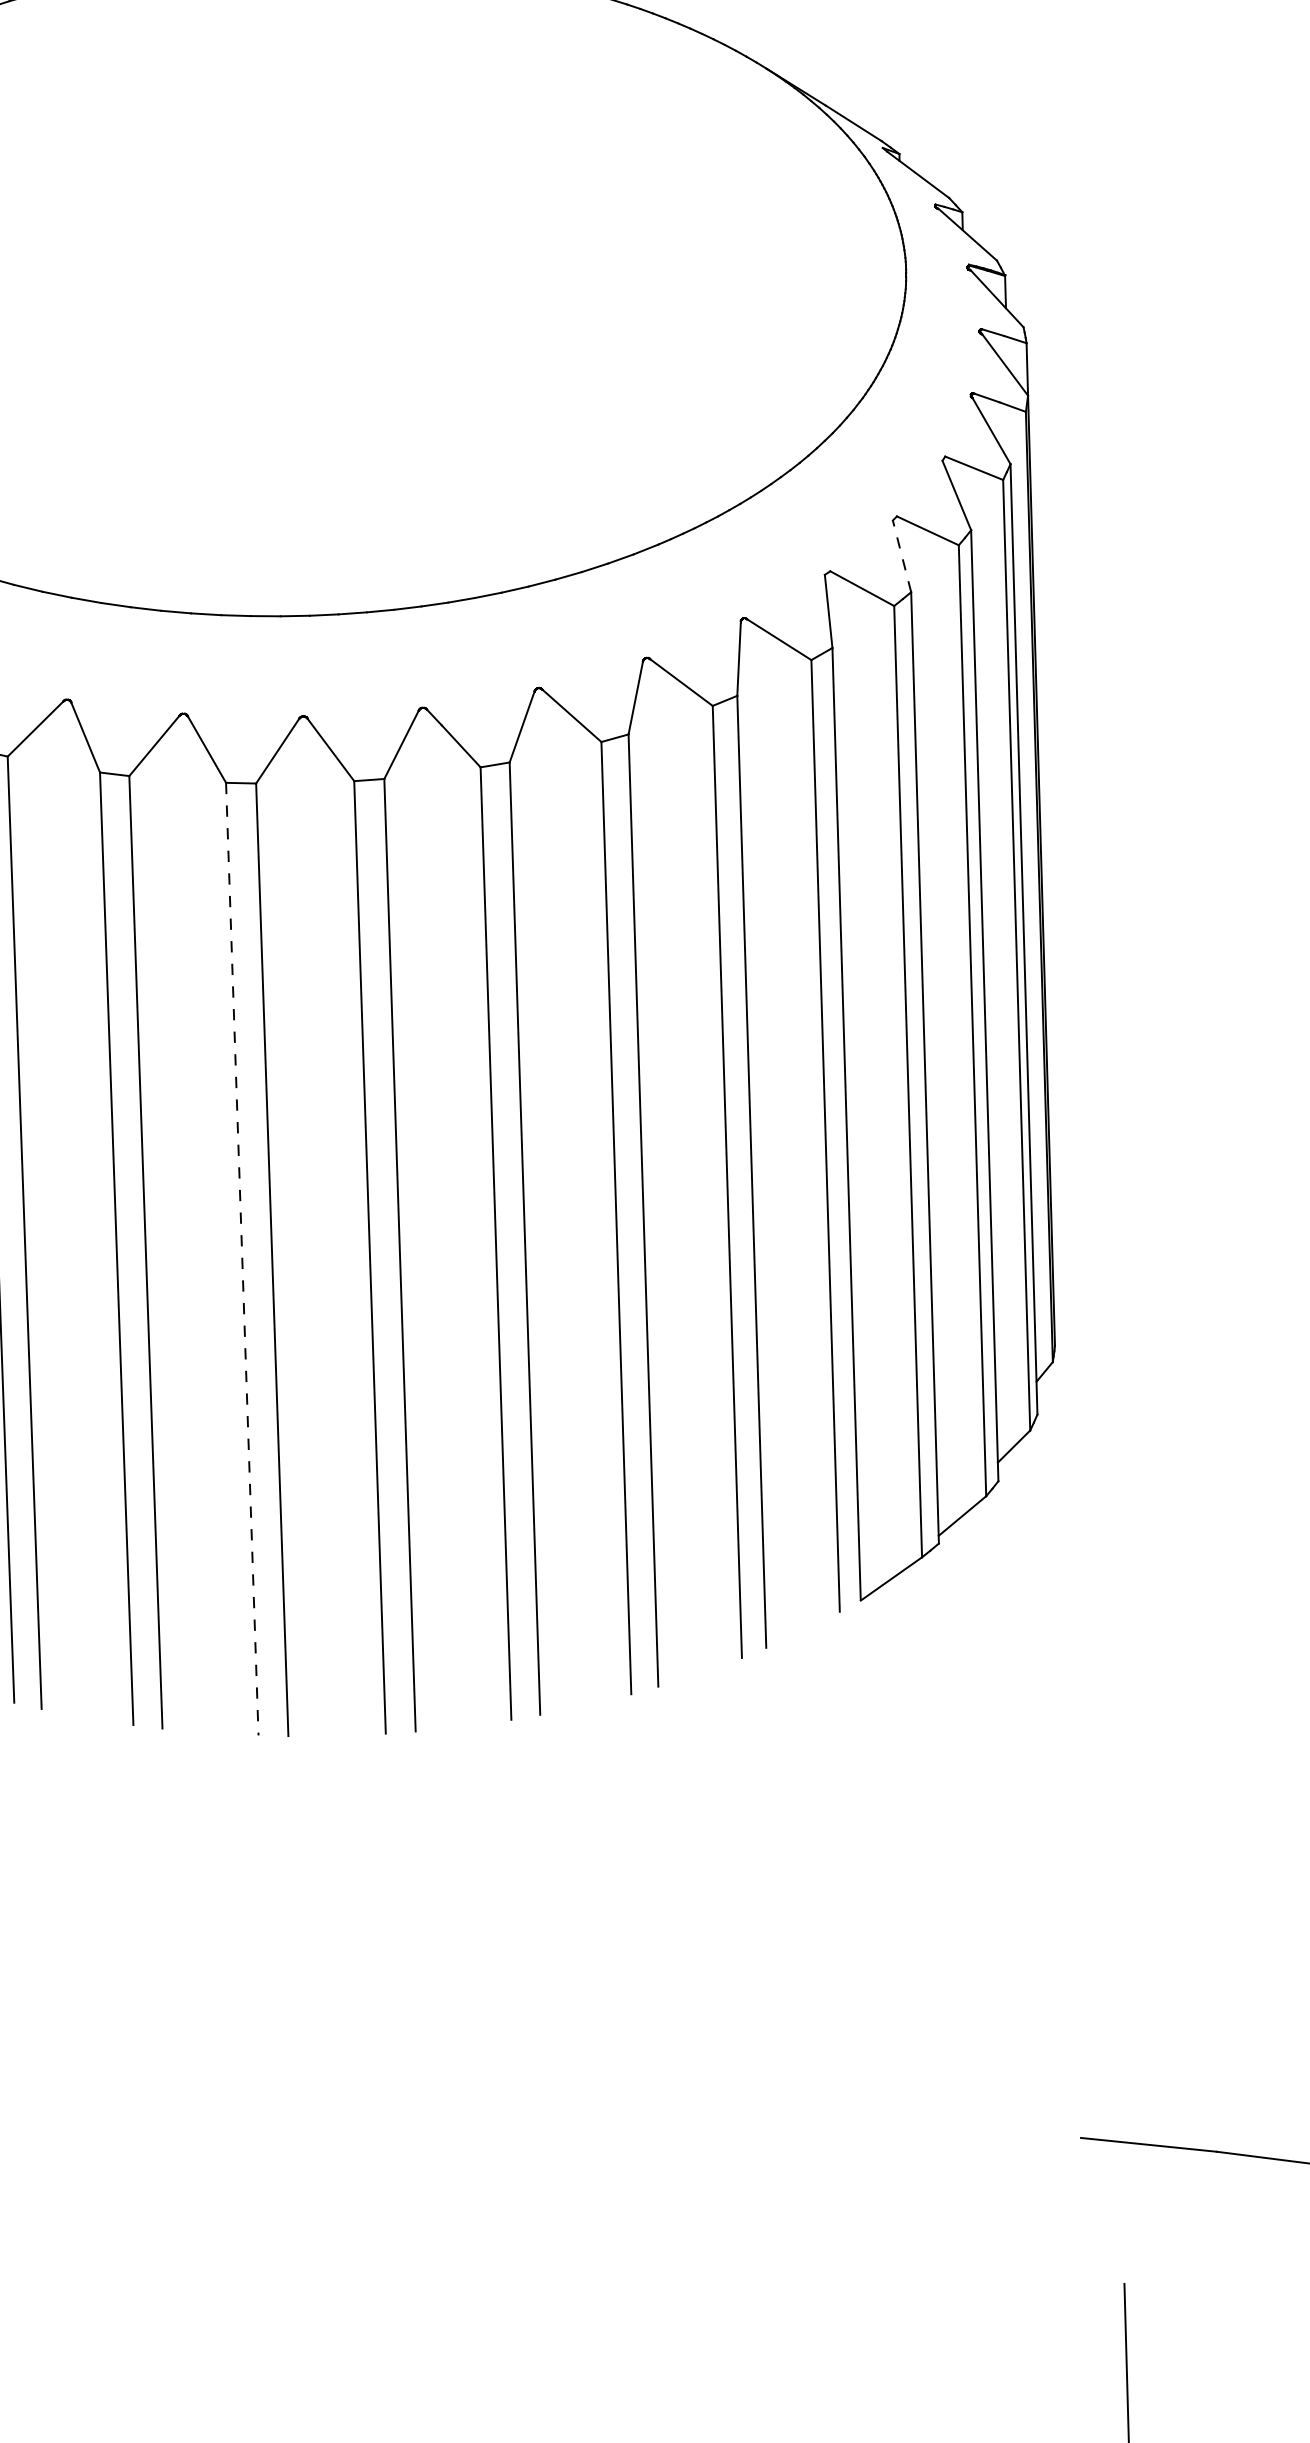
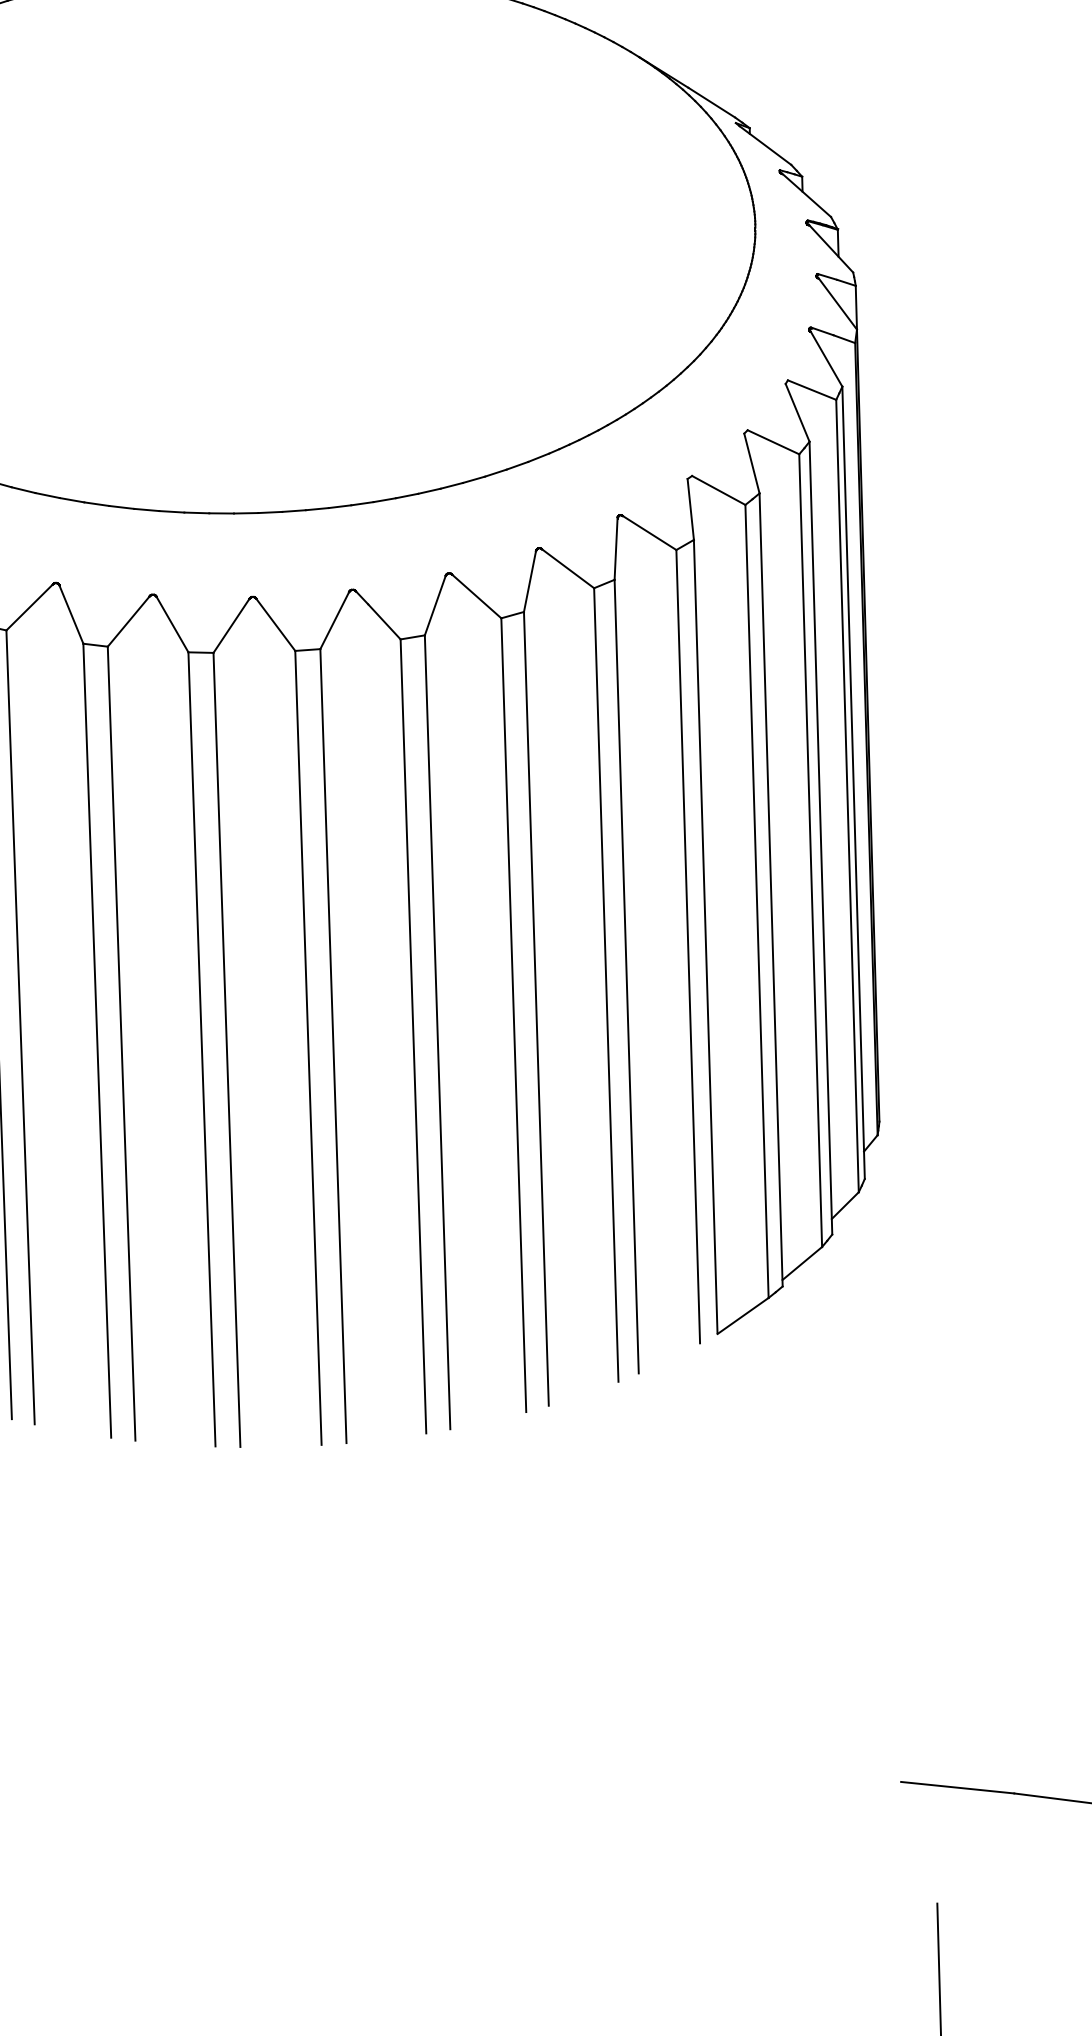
line: (901, 555) -> (751, 462), dashed -> solid
line: (242, 1259) -> (202, 1049), dashed -> solid

